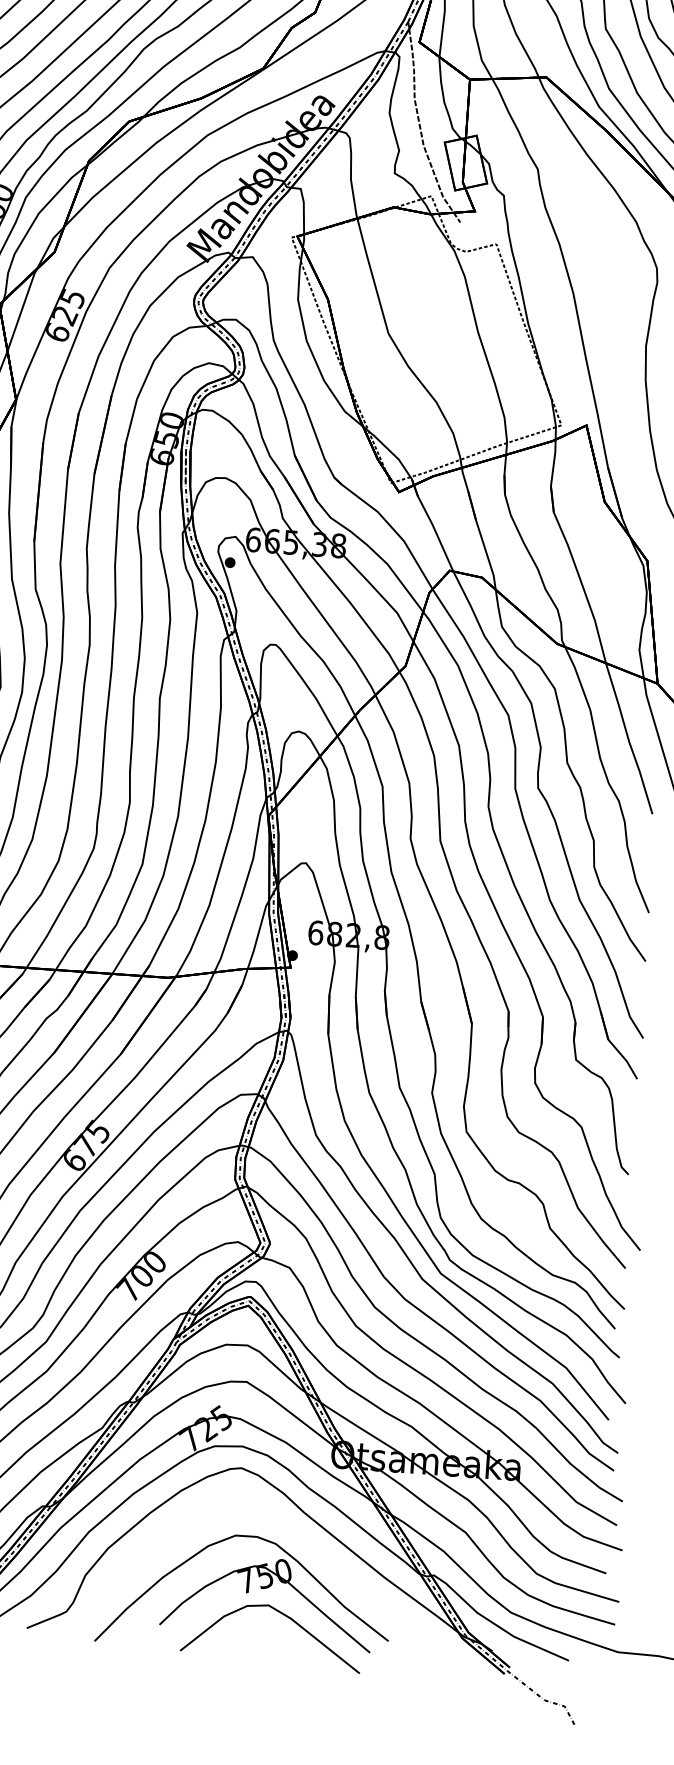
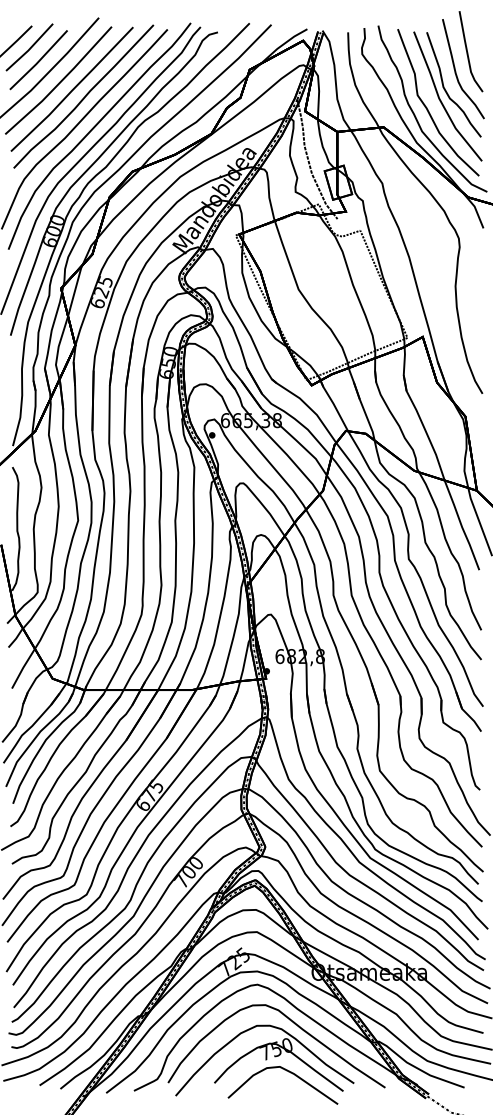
curve: (297, 1537) -> (294, 1024), added

